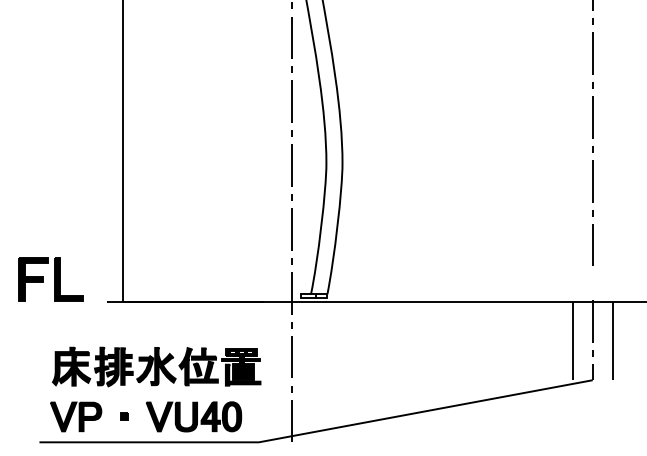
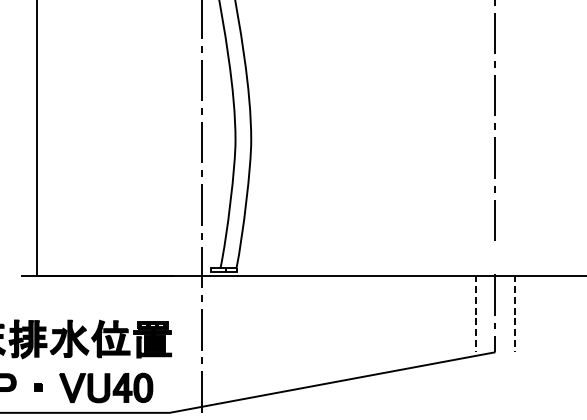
line: (572, 341) -> (475, 314), solid -> dashed
line: (612, 341) -> (514, 314), solid -> dashed

